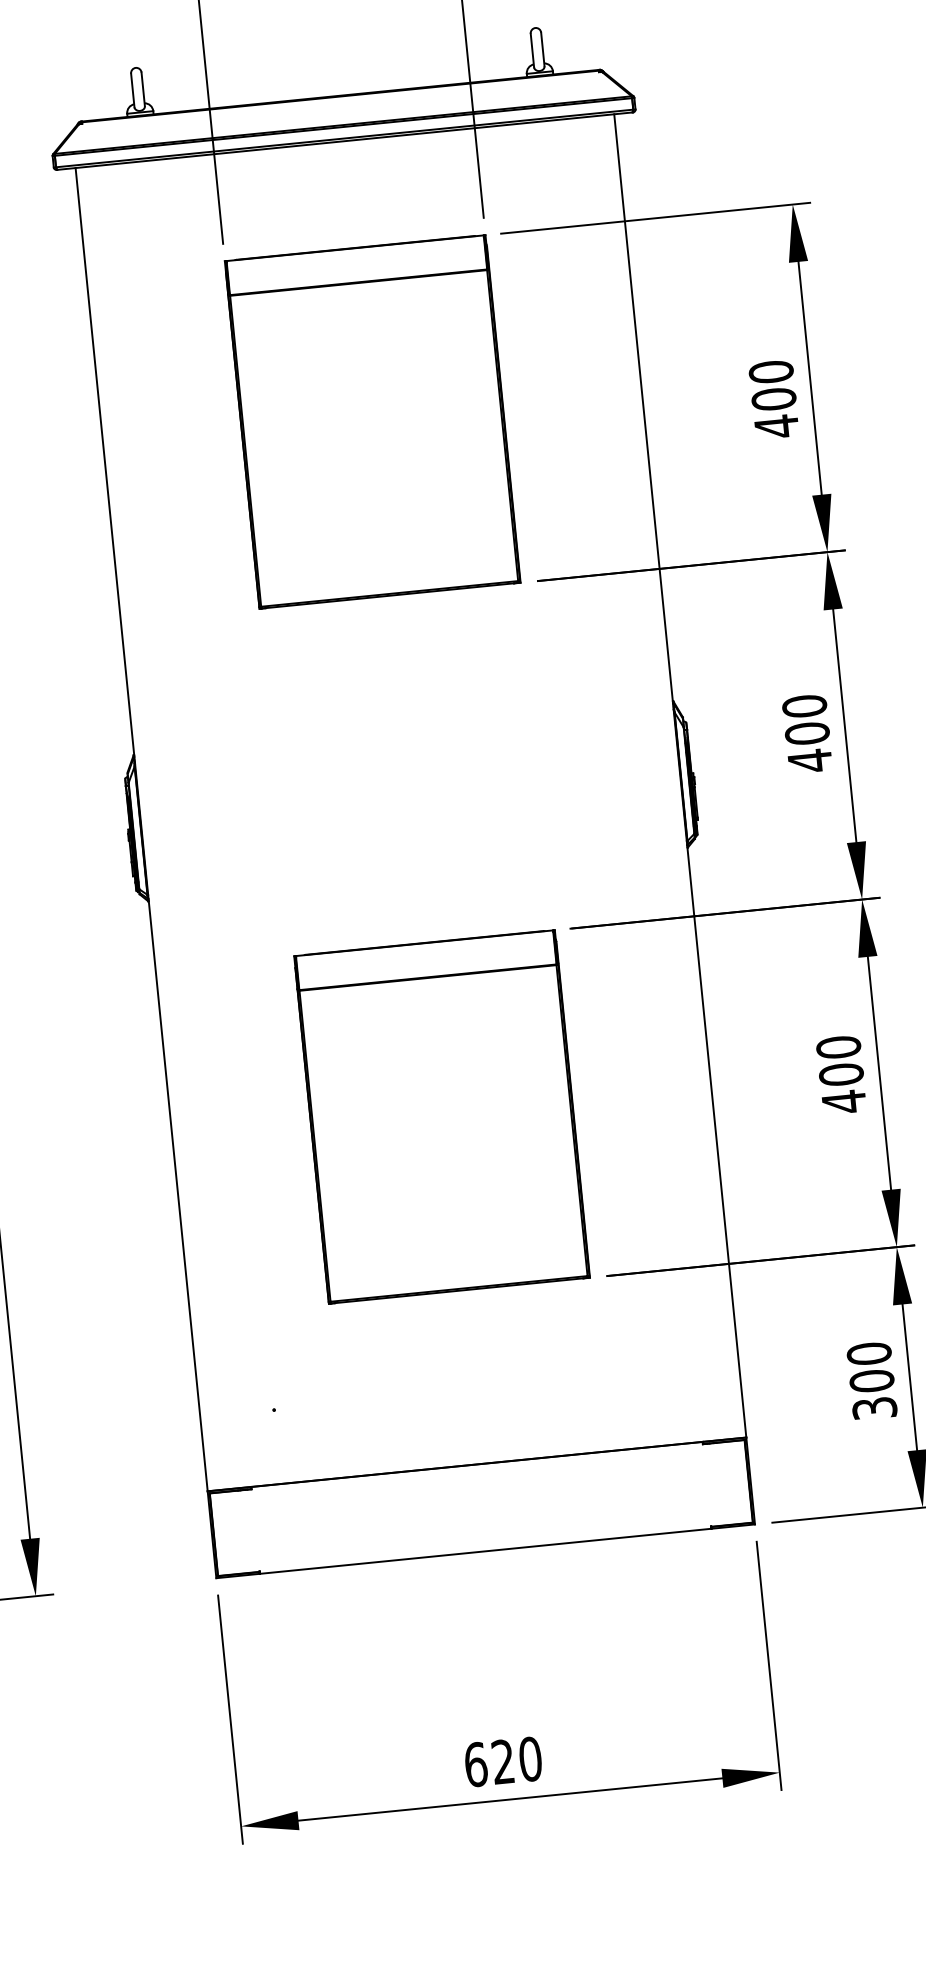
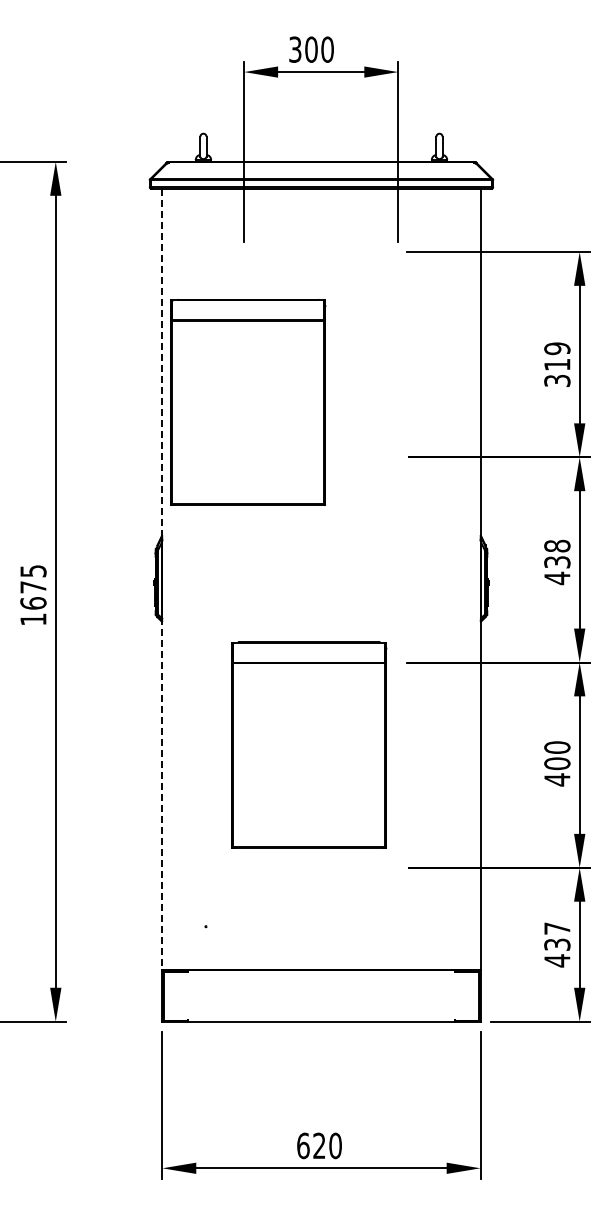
text: (774, 398) -> (557, 364), 400 -> 319
part: (372, 421) -> (248, 402), moved
text: (806, 718) -> (557, 553), 400 -> 438
line: (141, 829) -> (162, 579), solid -> dashed
part: (442, 1115) -> (309, 744), moved
text: (872, 1380) -> (557, 944), 300 -> 437

